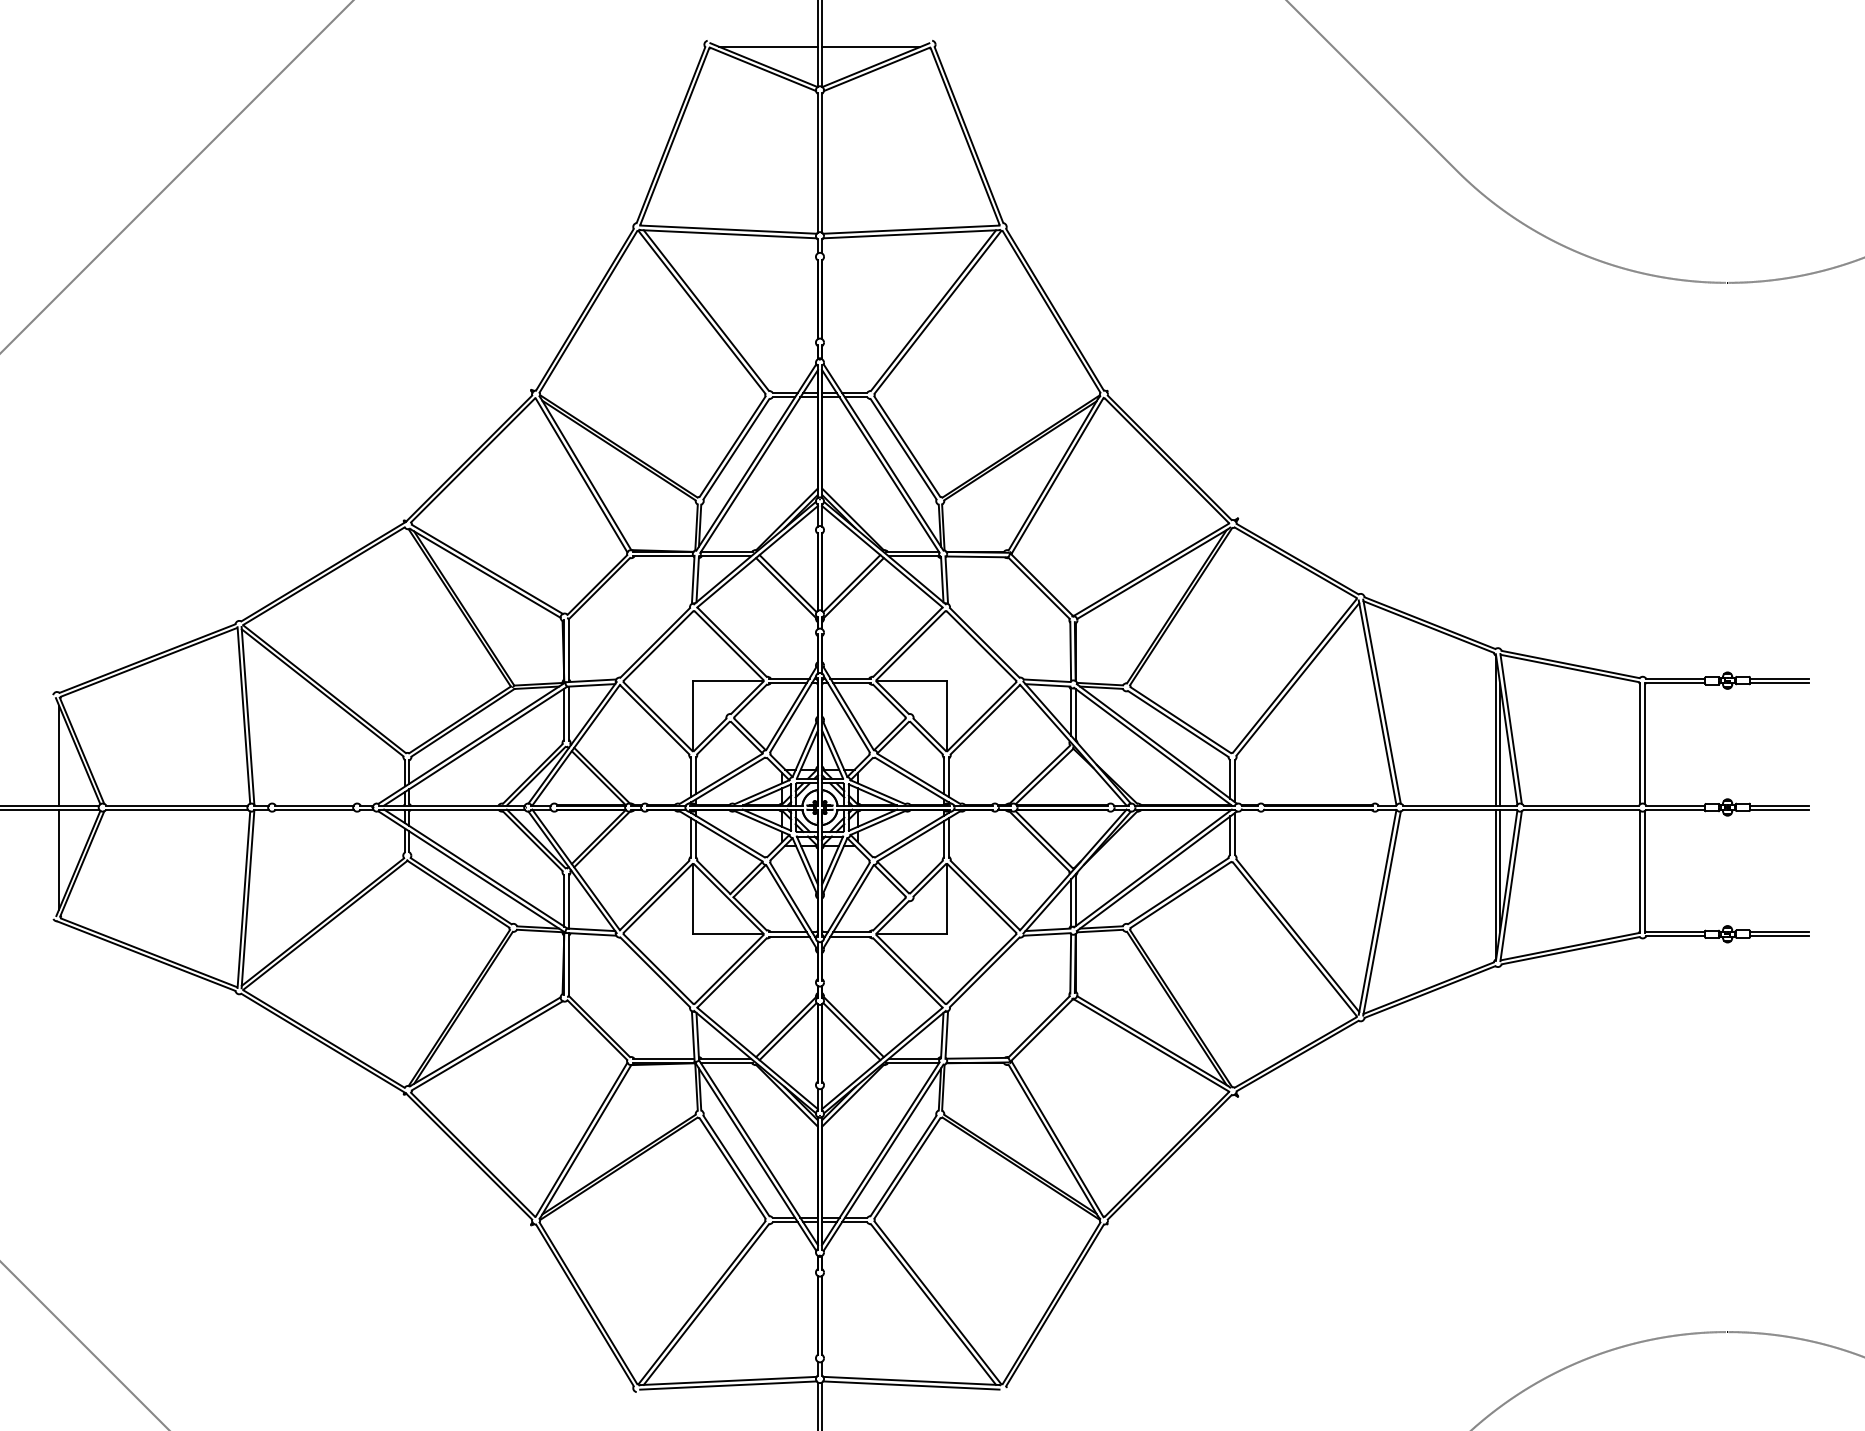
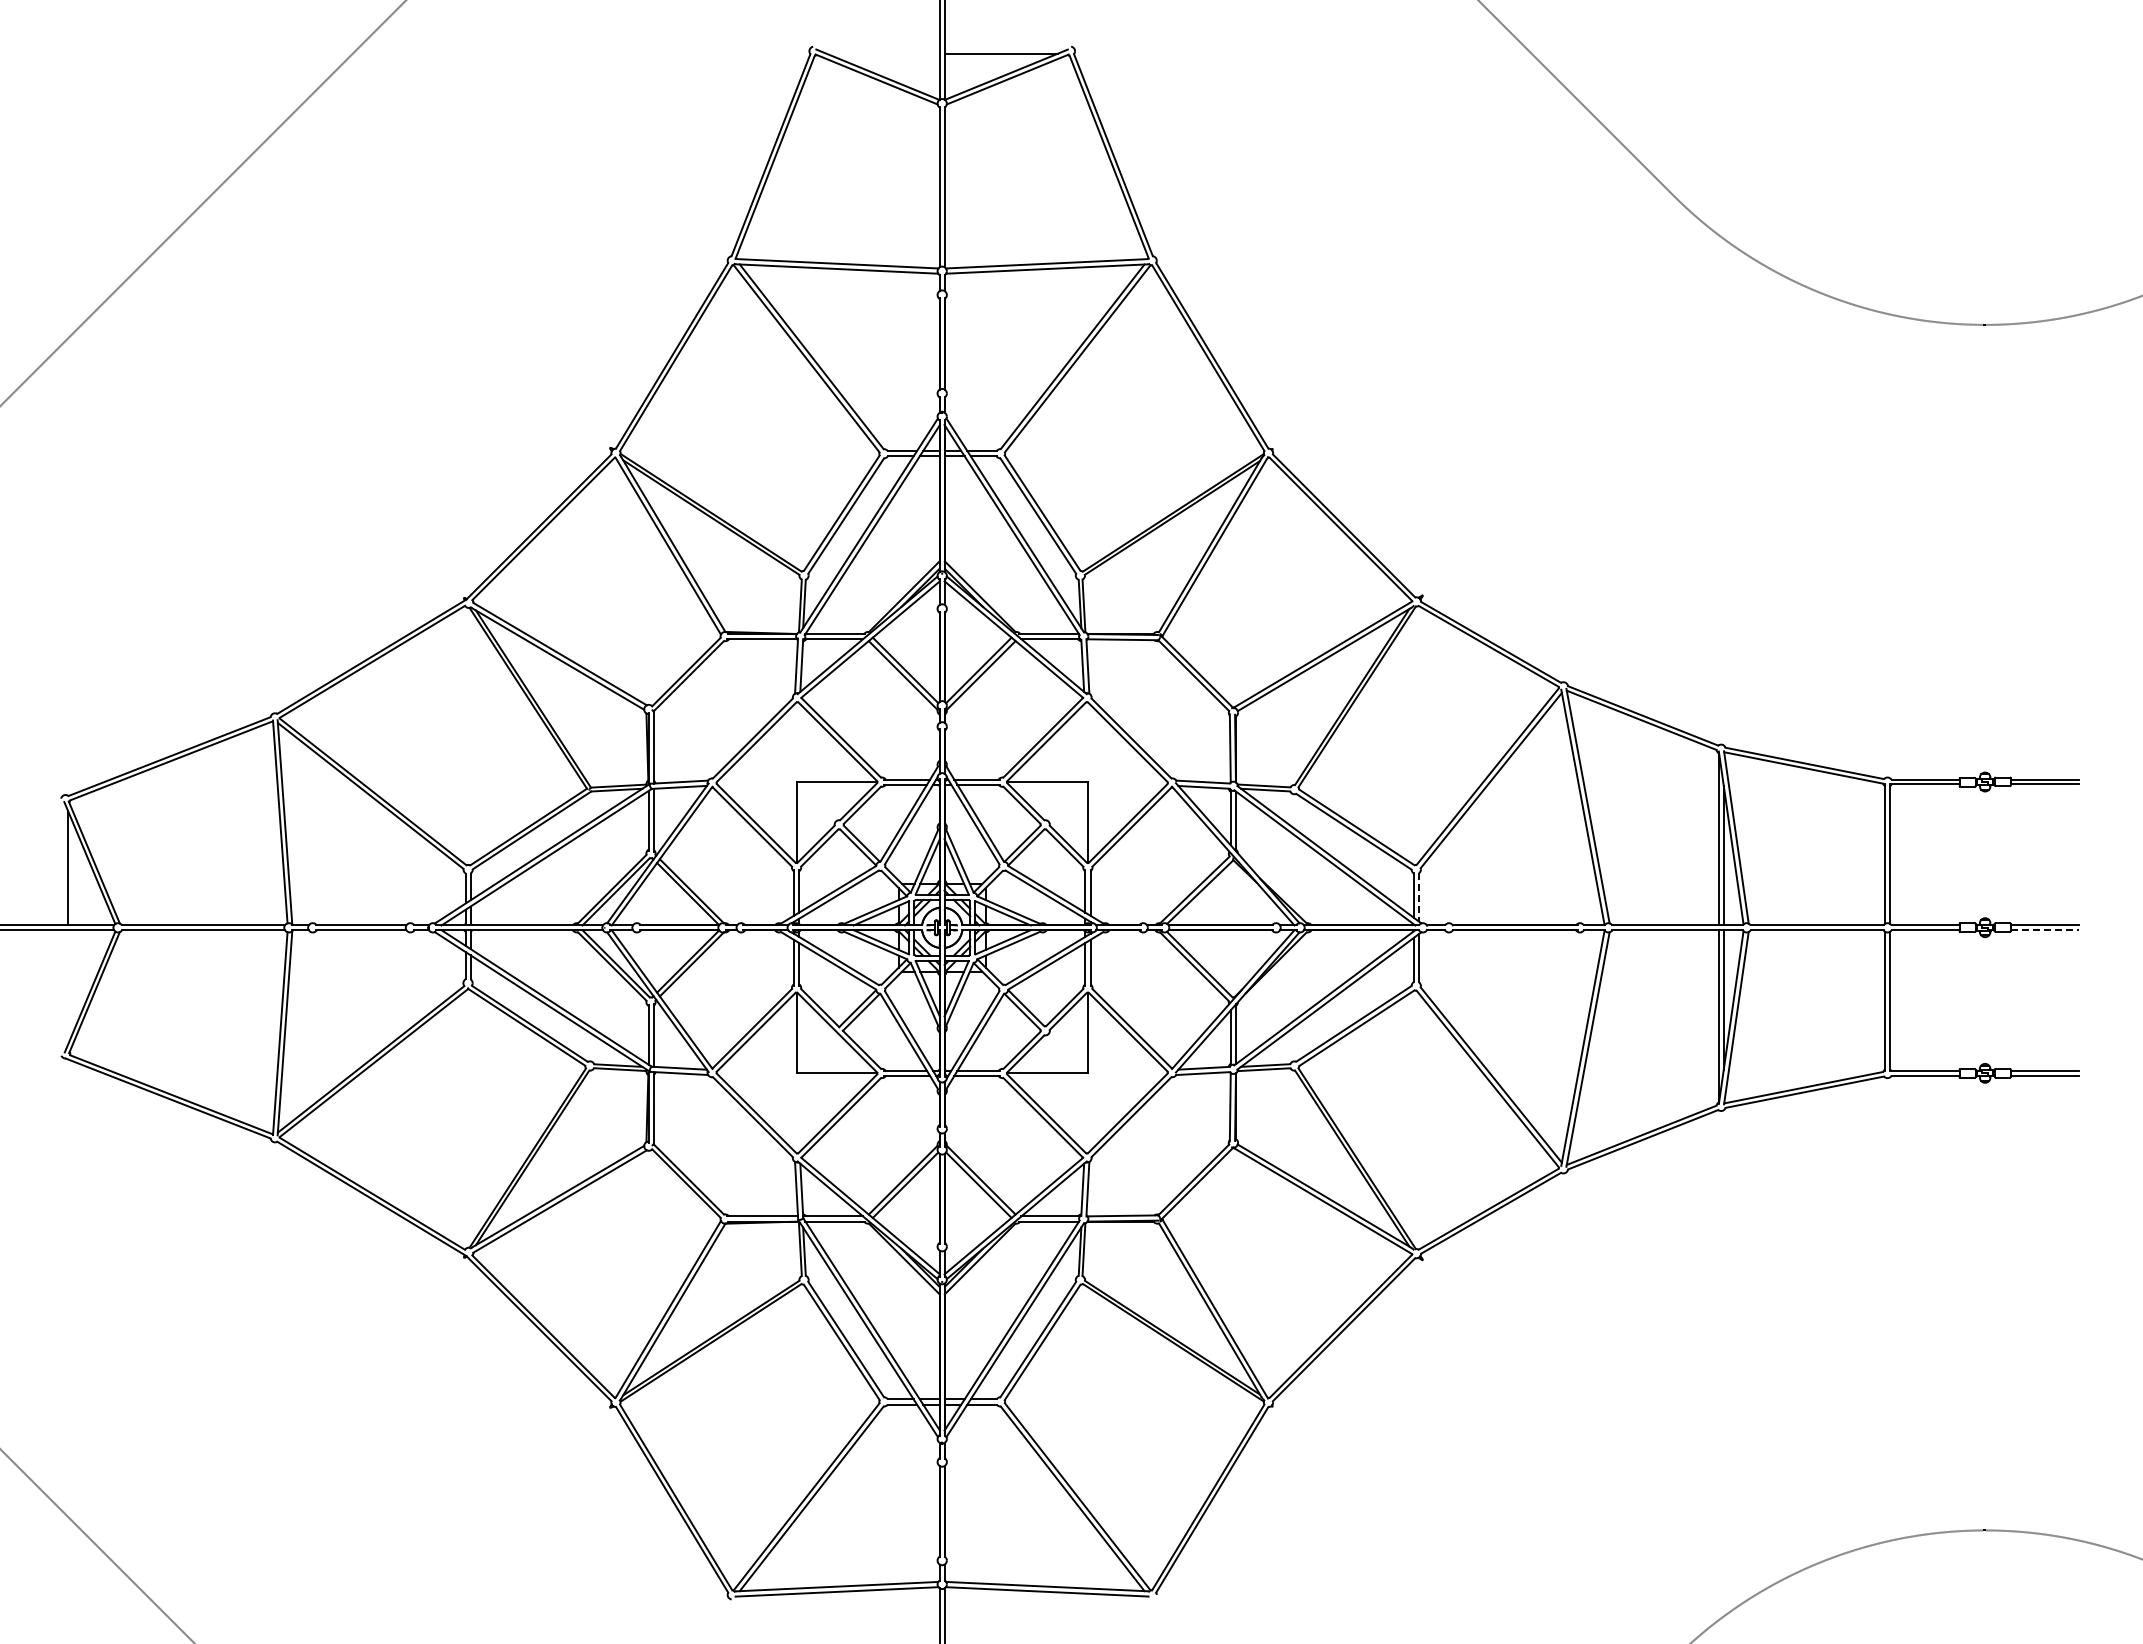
line: (768, 46) -> (882, 53), removed
line: (1234, 781) -> (1418, 897), solid -> dashed
line: (1779, 809) -> (2044, 930), solid -> dashed
line: (58, 859) -> (67, 987), removed

